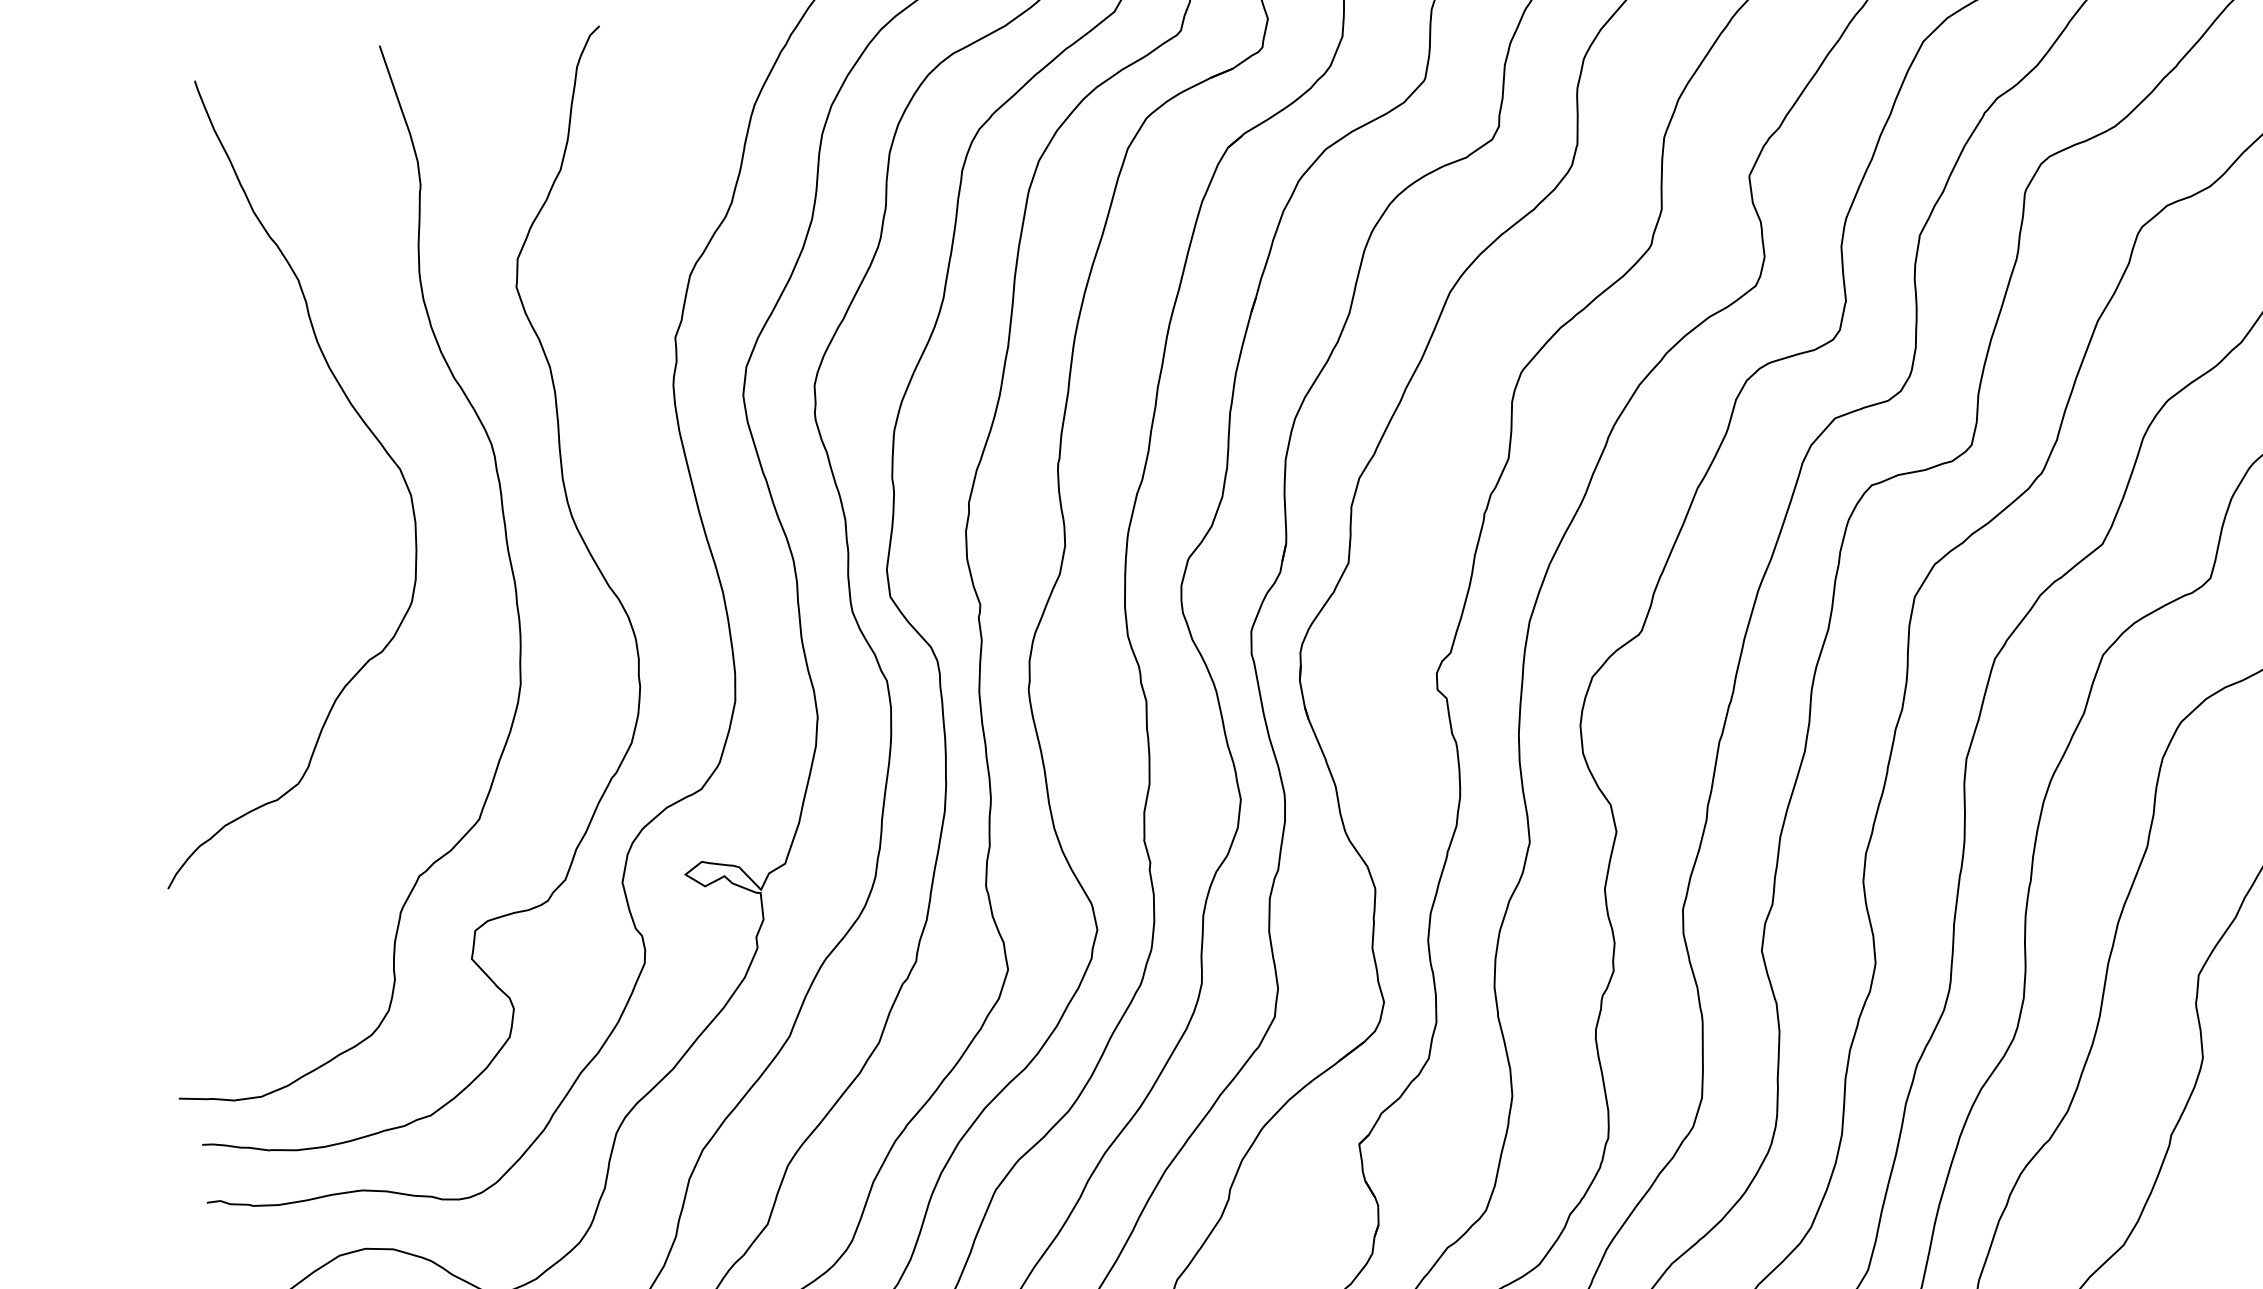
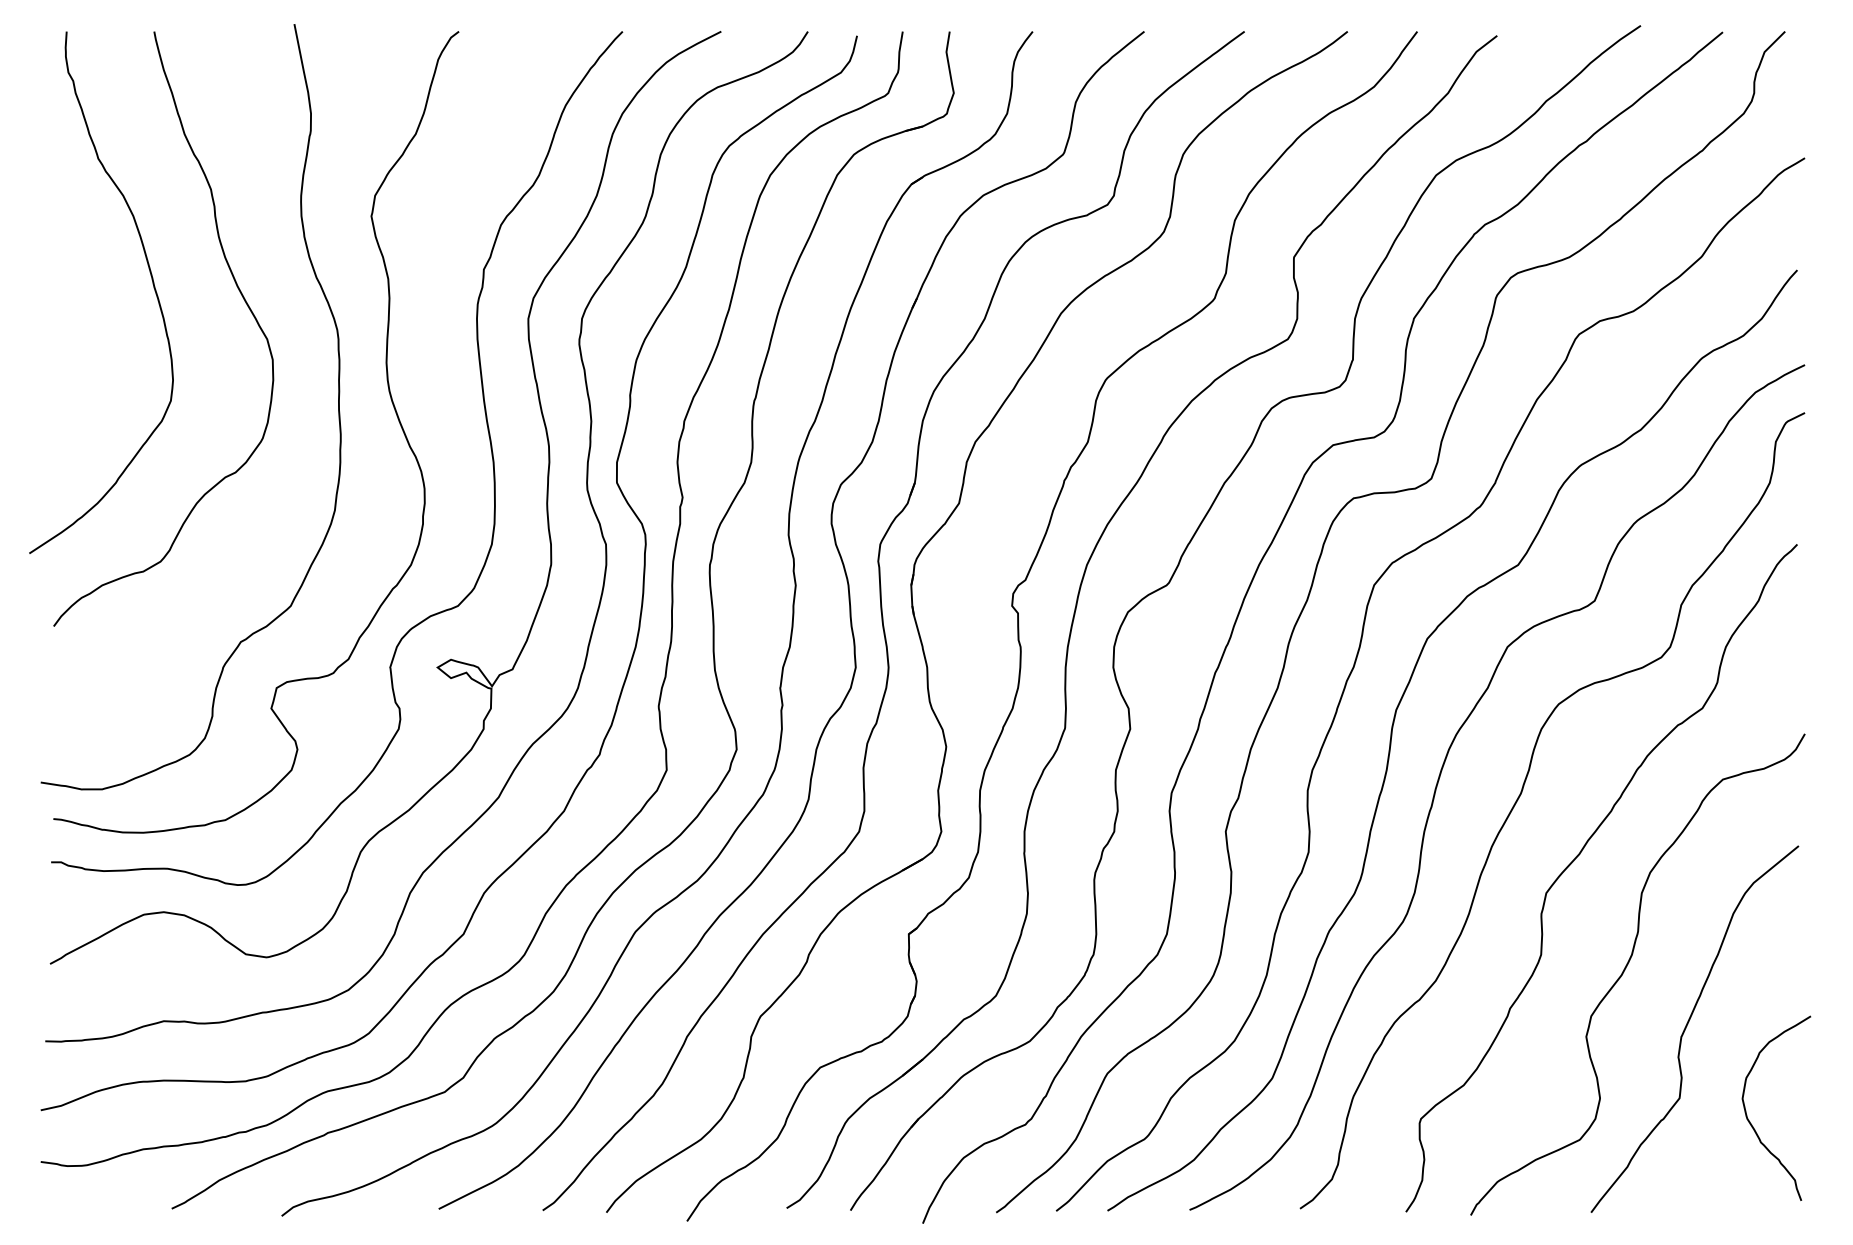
curve: (237, 417) -> (152, 284), added

